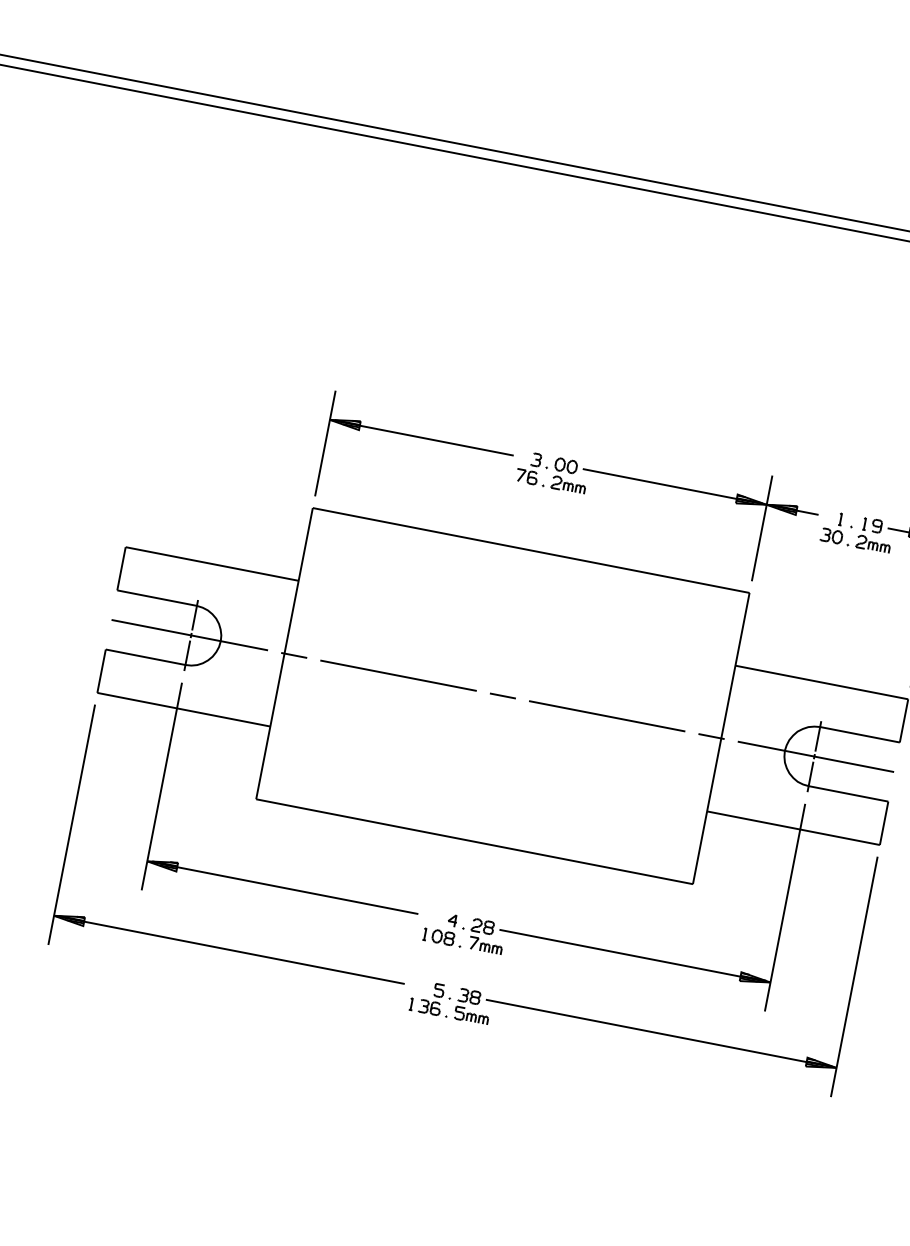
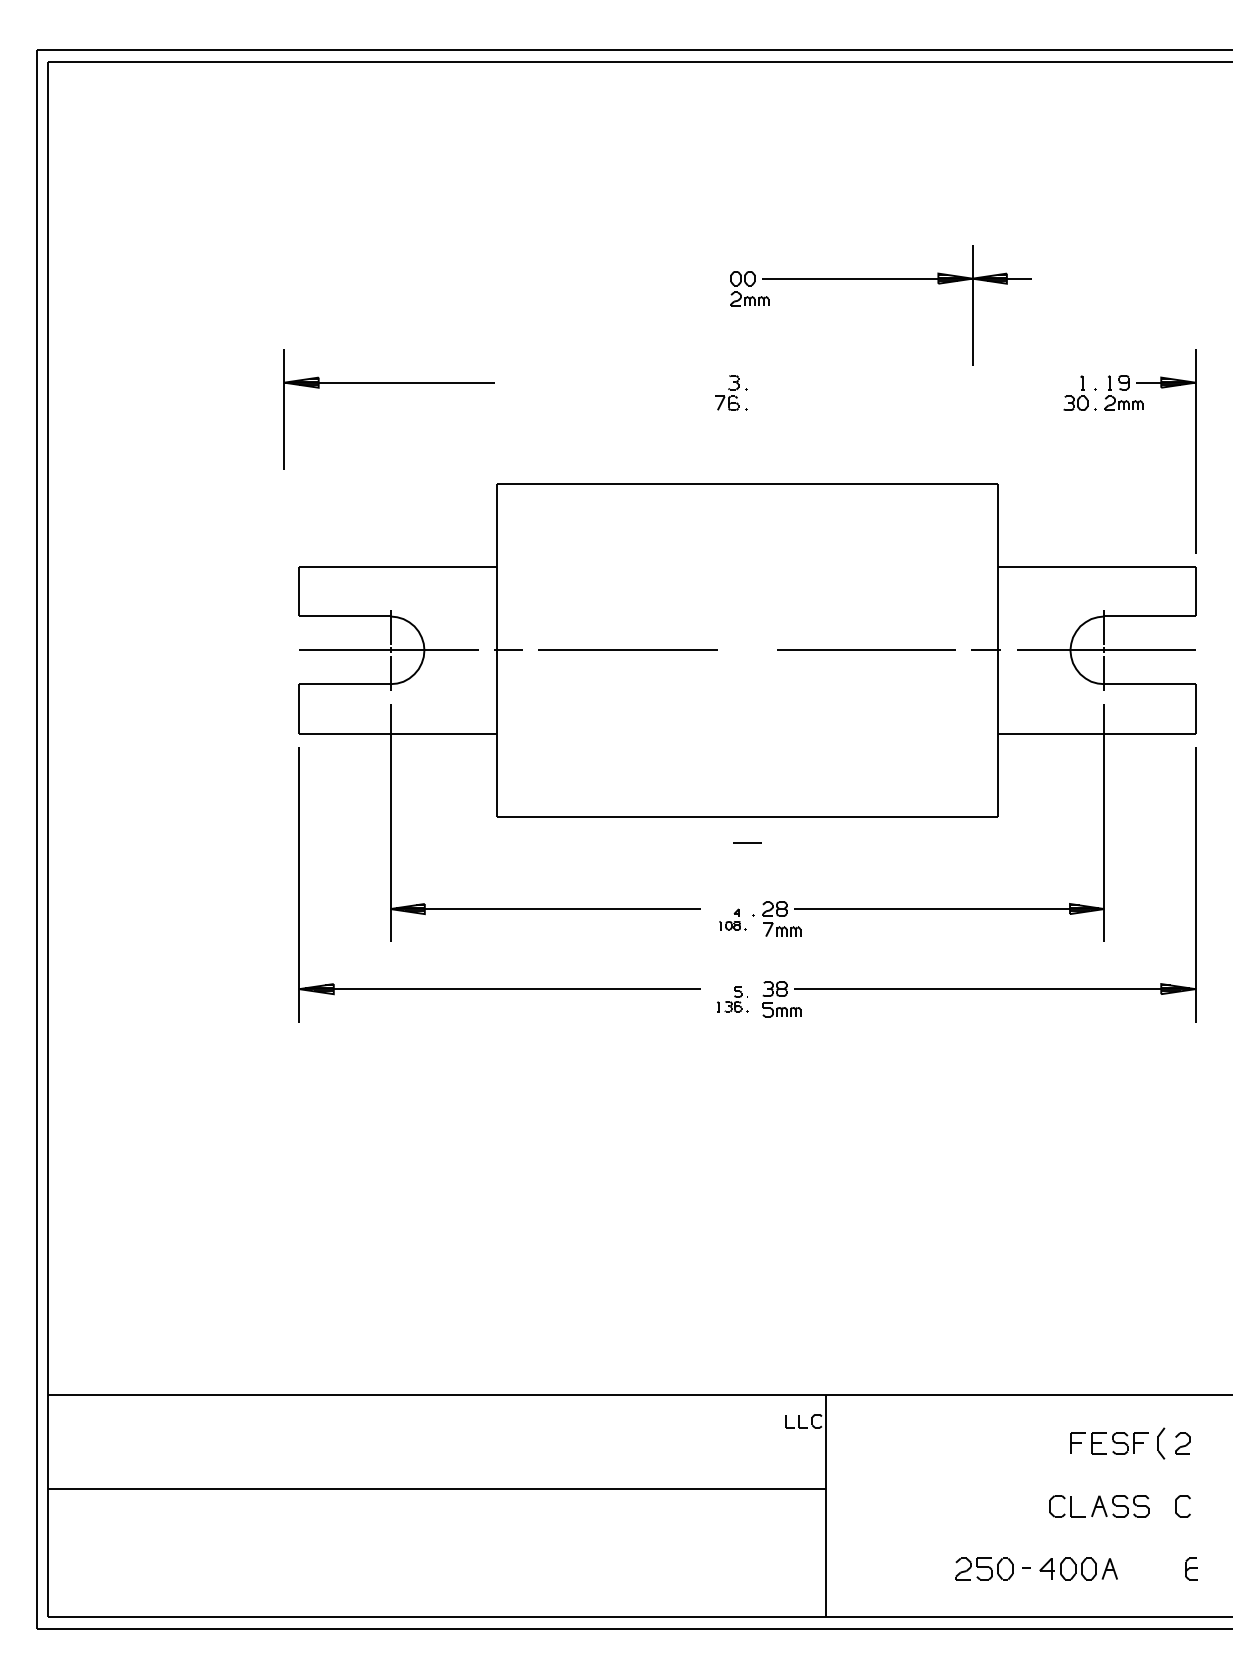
part: (420, 438) -> (388, 383), moved
part: (686, 489) -> (880, 279), moved
line: (503, 695) -> (747, 842), moved
part: (444, 928) -> (732, 919), size x0.6
part: (430, 998) -> (732, 999), size x0.7

